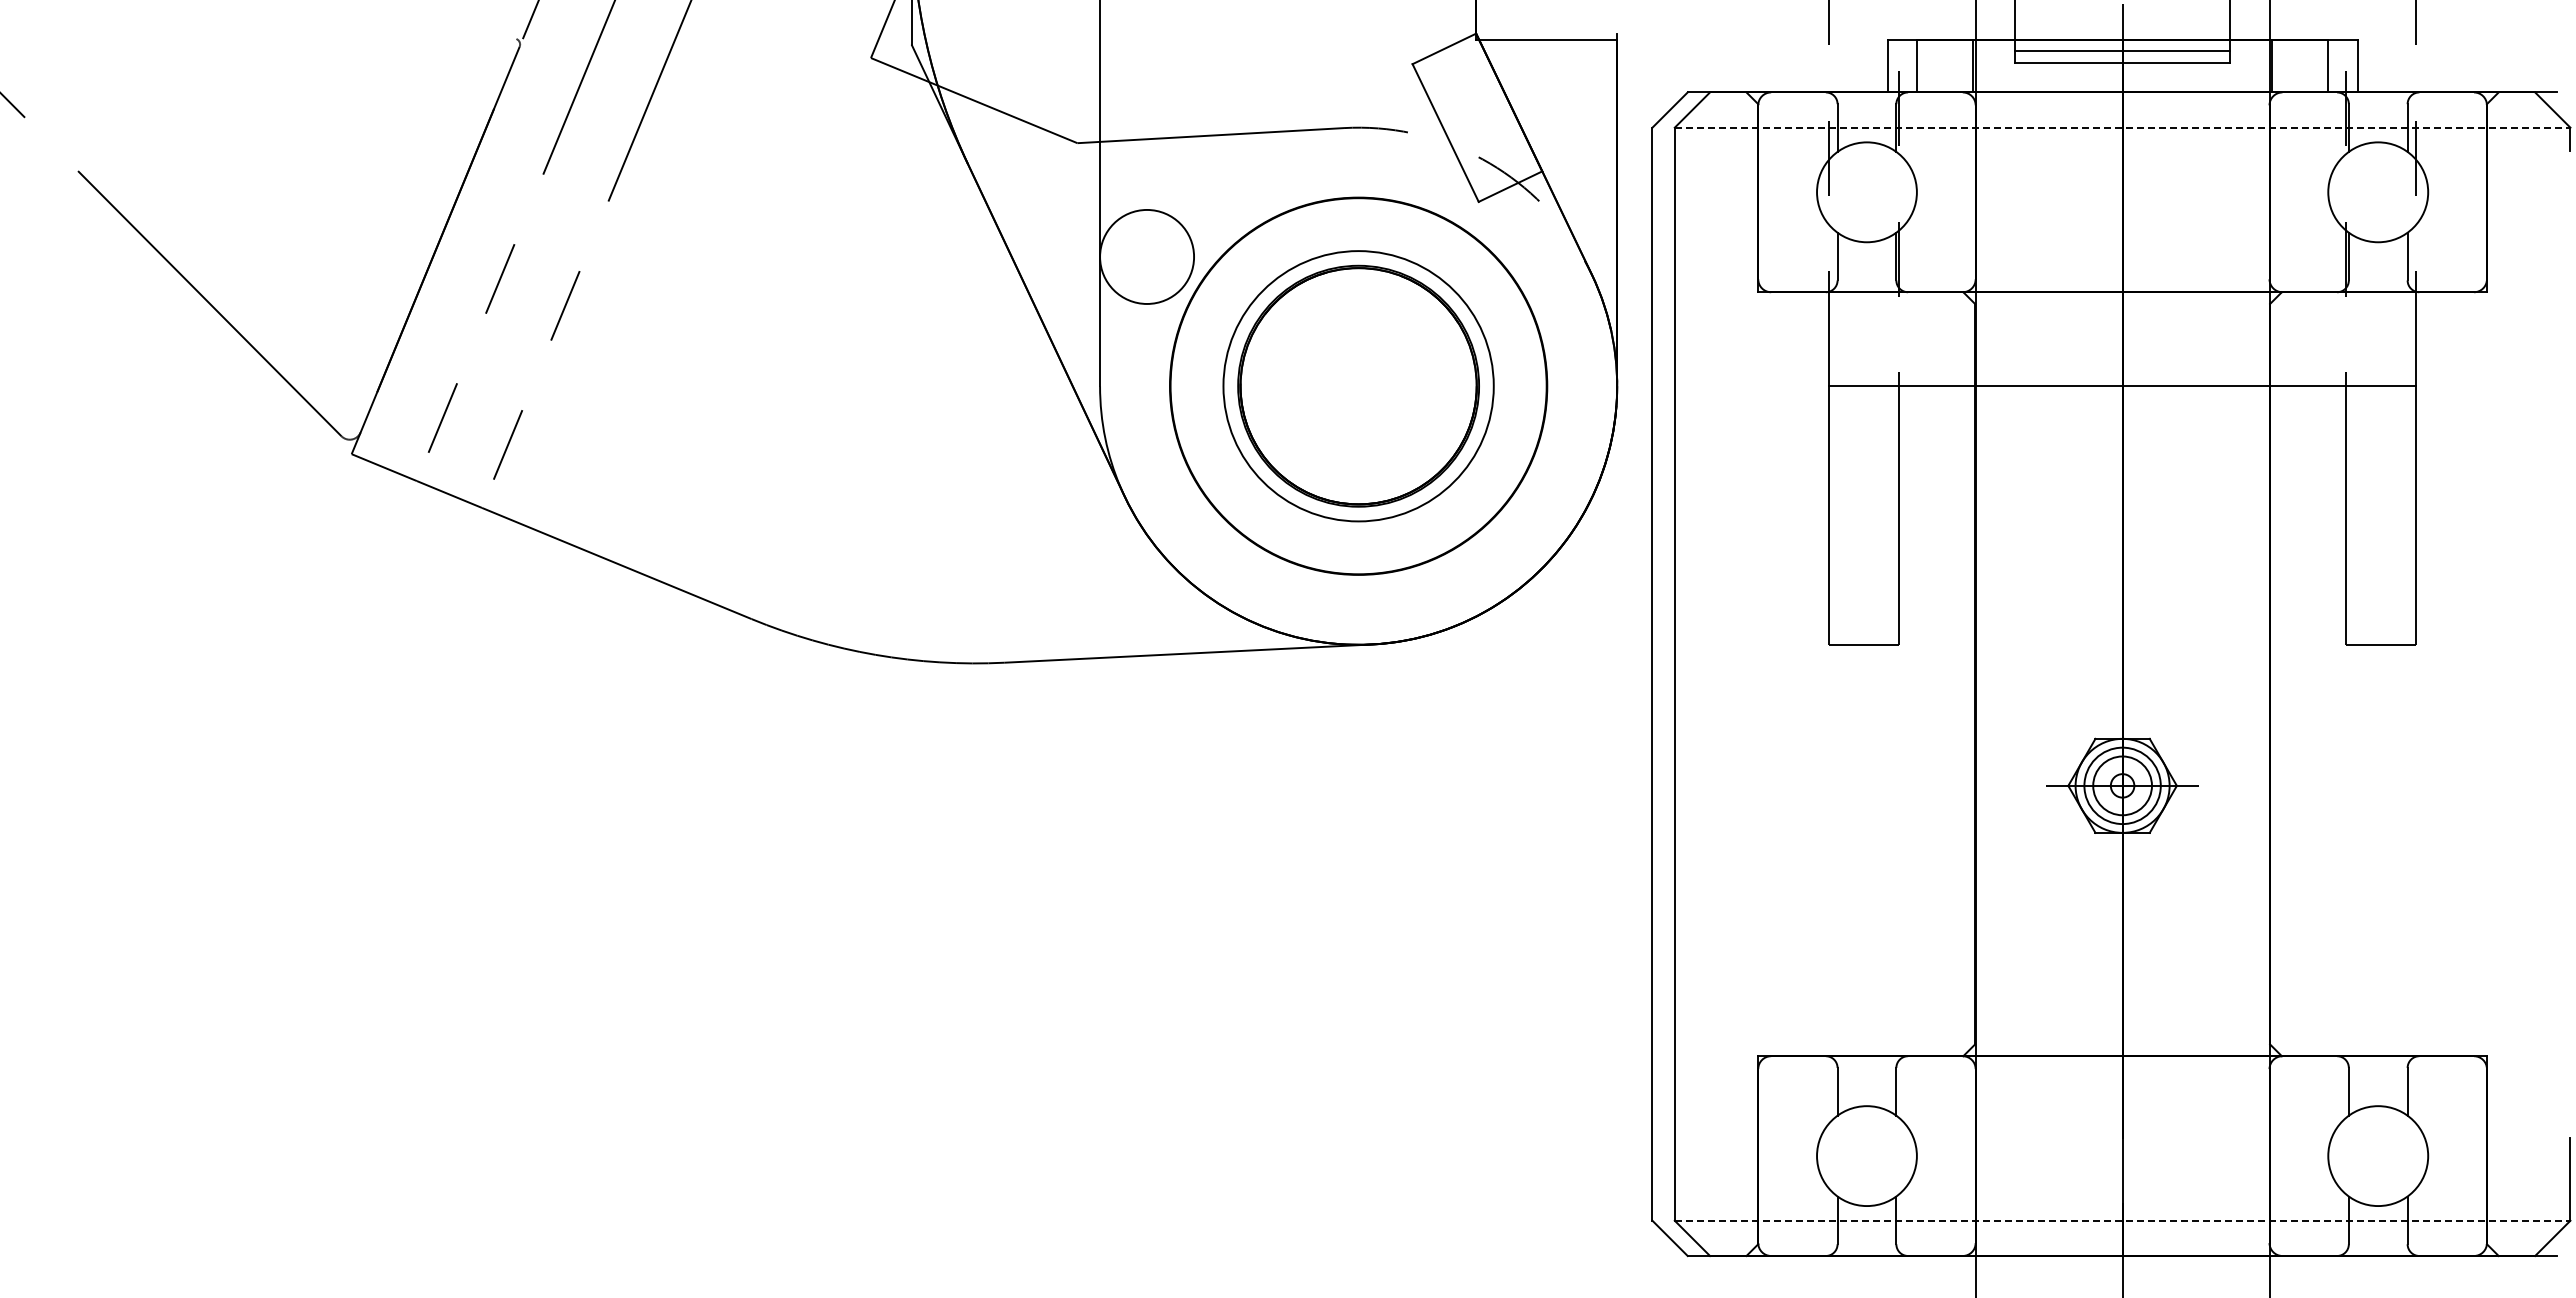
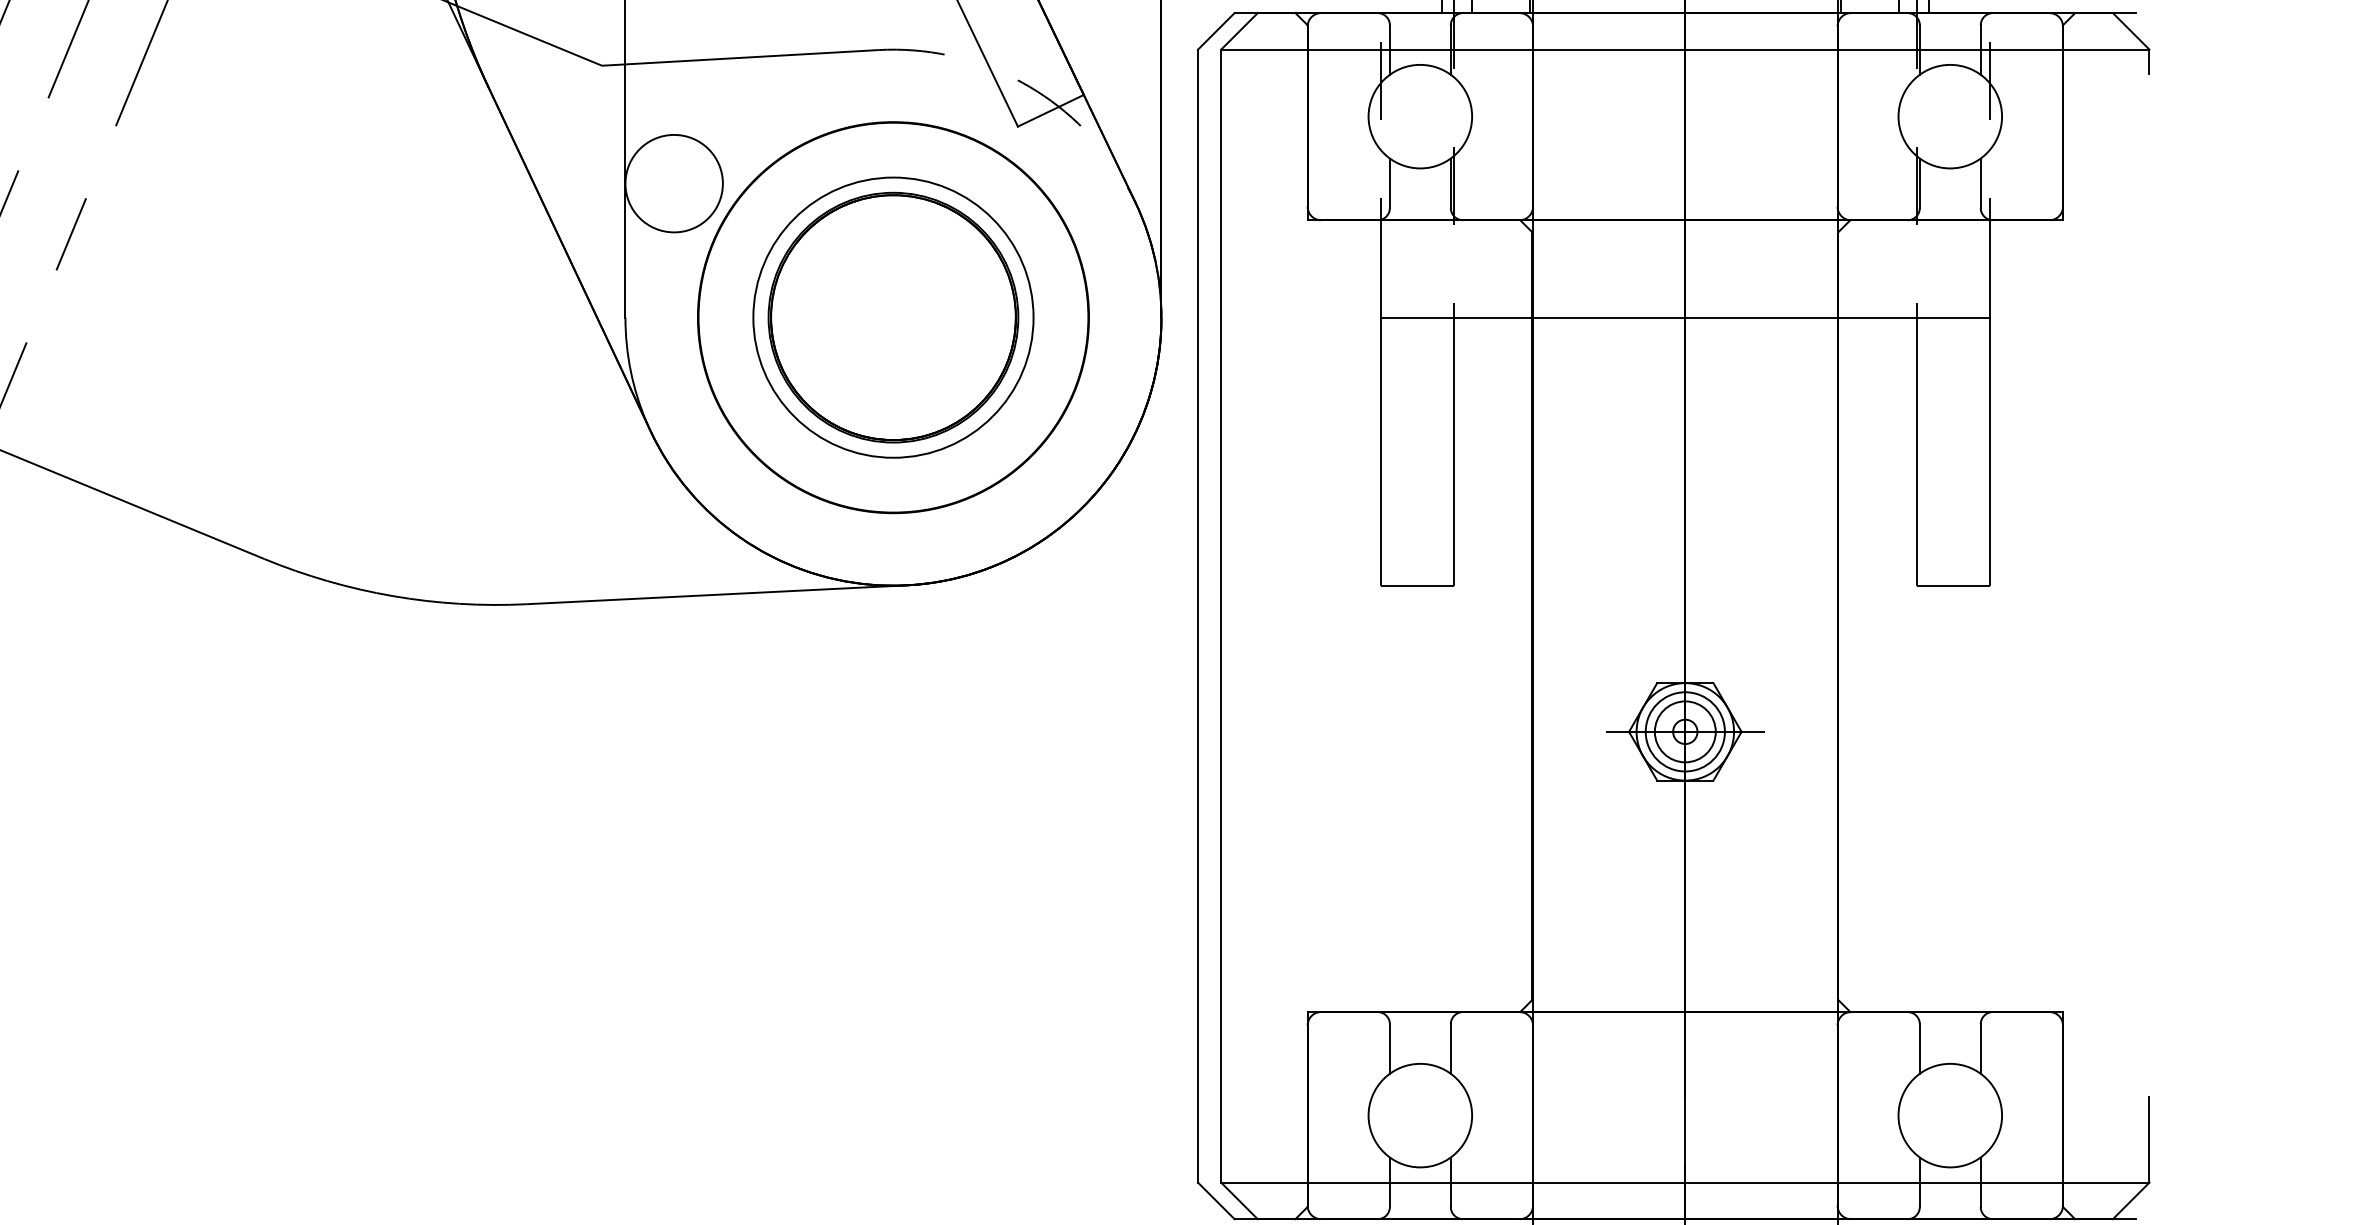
line: (2122, 127) -> (1685, 49), dashed -> solid
line: (2122, 1220) -> (1685, 1182), dashed -> solid

